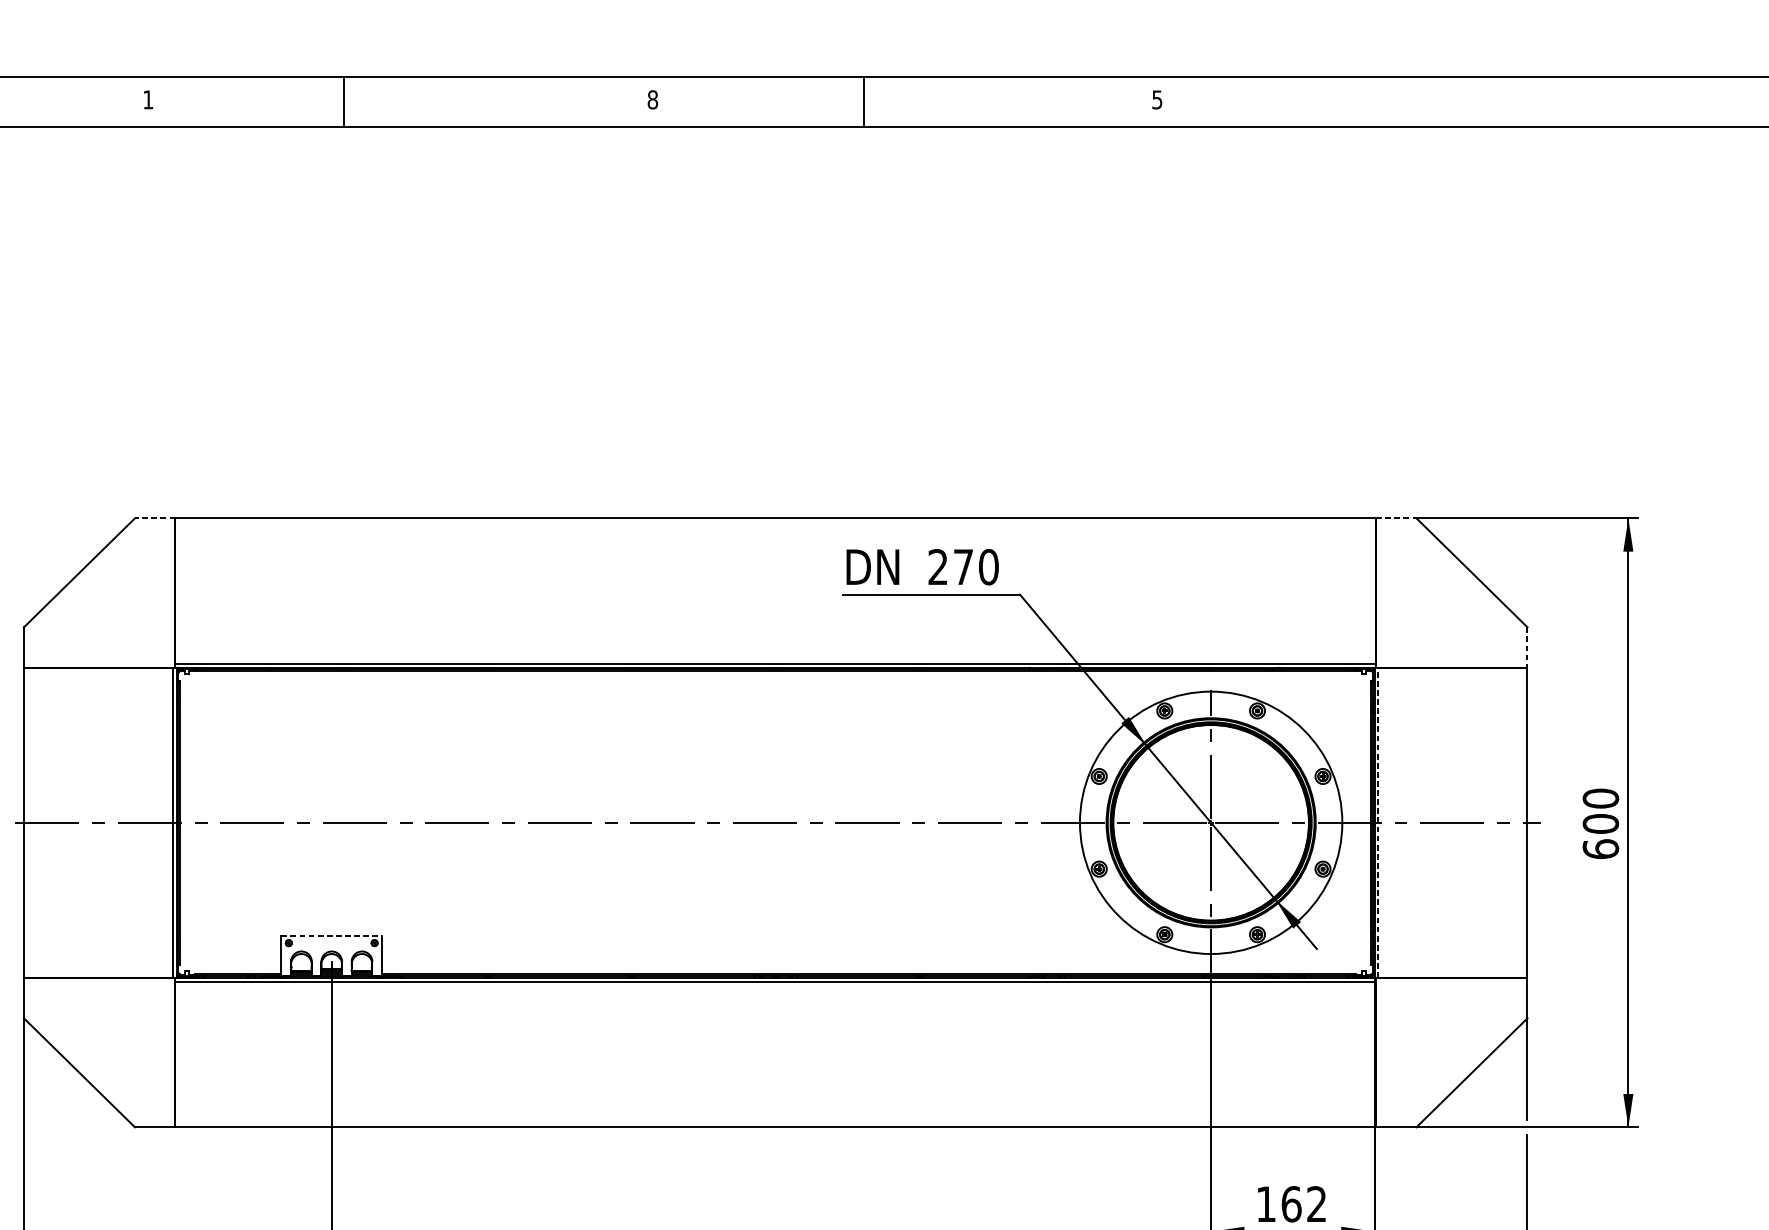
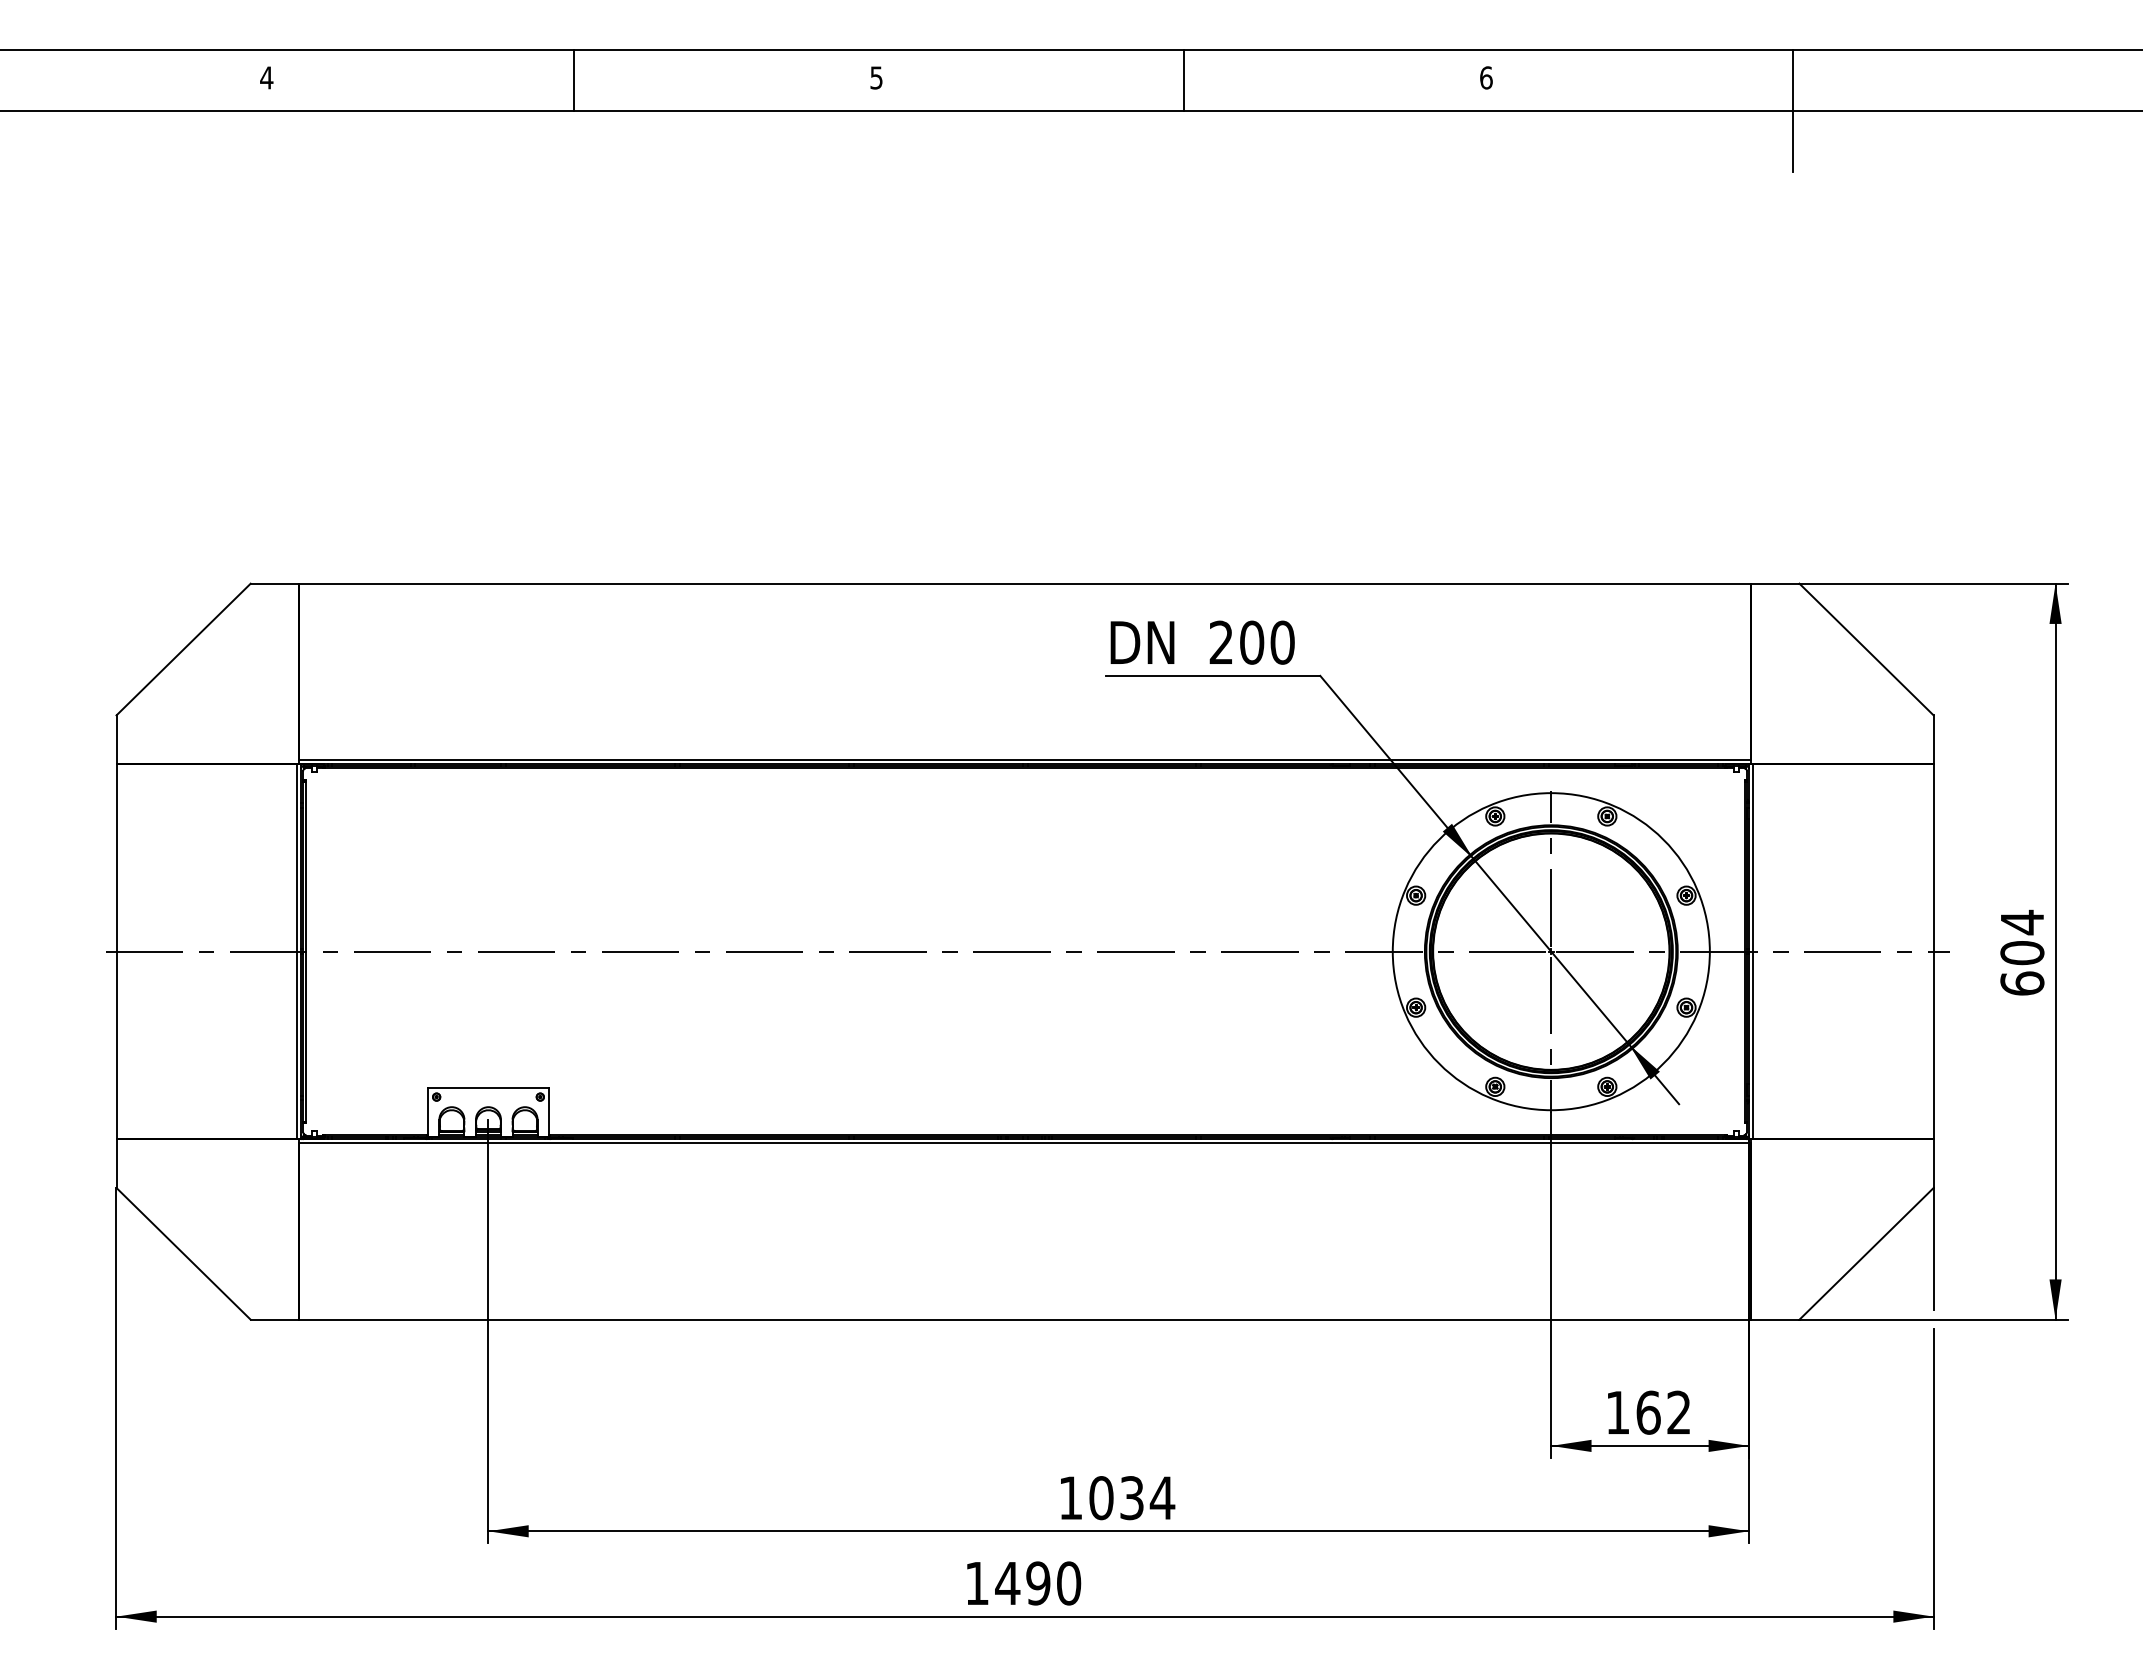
text: (148, 99) -> (266, 77), 1 -> 4
text: (652, 99) -> (876, 77), 8 -> 5
text: (1157, 99) -> (1486, 77), 5 -> 6
line: (344, 102) -> (573, 80), moved
line: (863, 102) -> (1183, 80), moved
line: (1411, 127) -> (1793, 111), added
line: (154, 518) -> (274, 583), dashed -> solid
line: (1396, 518) -> (1775, 583), dashed -> solid
text: (963, 567) -> (1252, 642), 270 -> 200
line: (1527, 648) -> (1933, 740), dashed -> solid
text: (1600, 798) -> (2022, 922), 600 -> 604
line: (1378, 822) -> (1753, 951), dashed -> solid
line: (331, 935) -> (488, 1087), dashed -> solid

